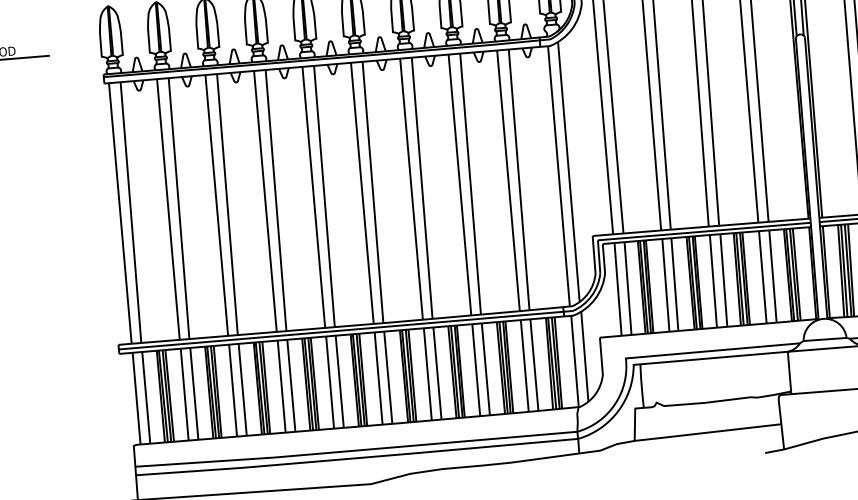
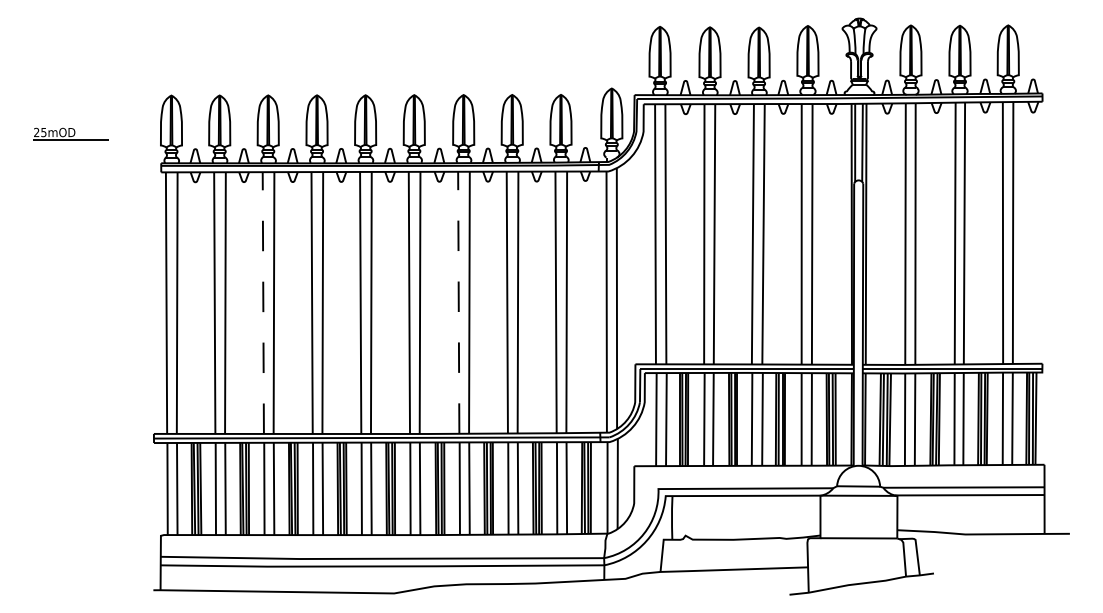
line: (411, 188) -> (458, 302), solid -> dashed
line: (217, 205) -> (263, 303), solid -> dashed

